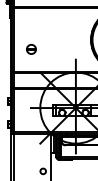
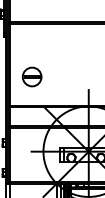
part: (31, 49) -> (32, 77), size x1.6

